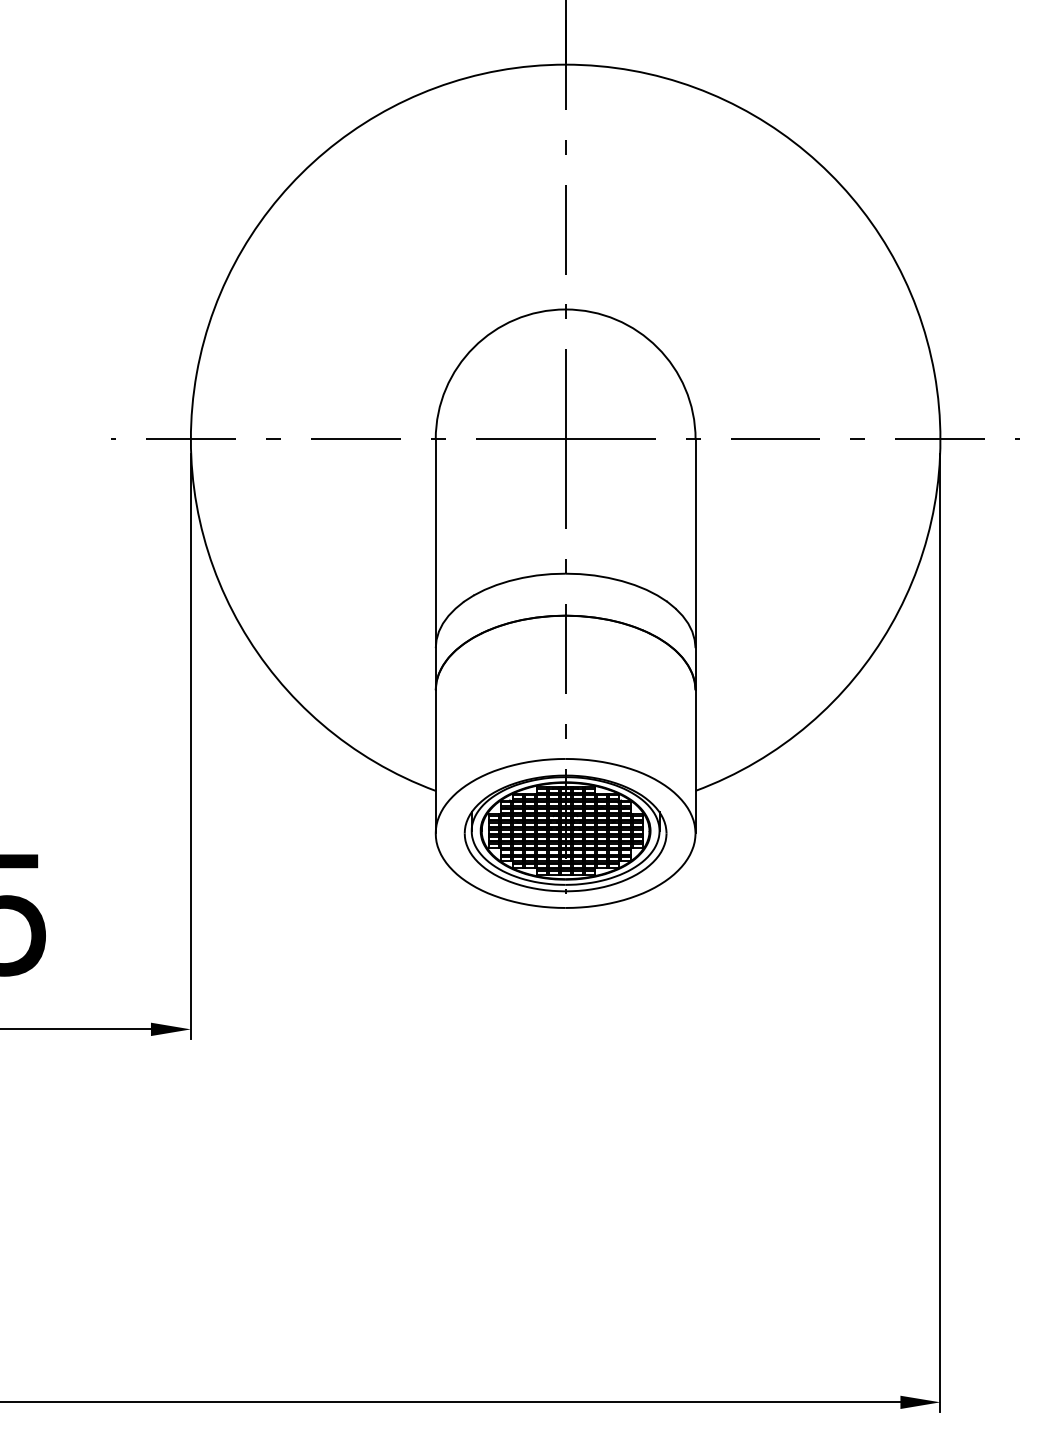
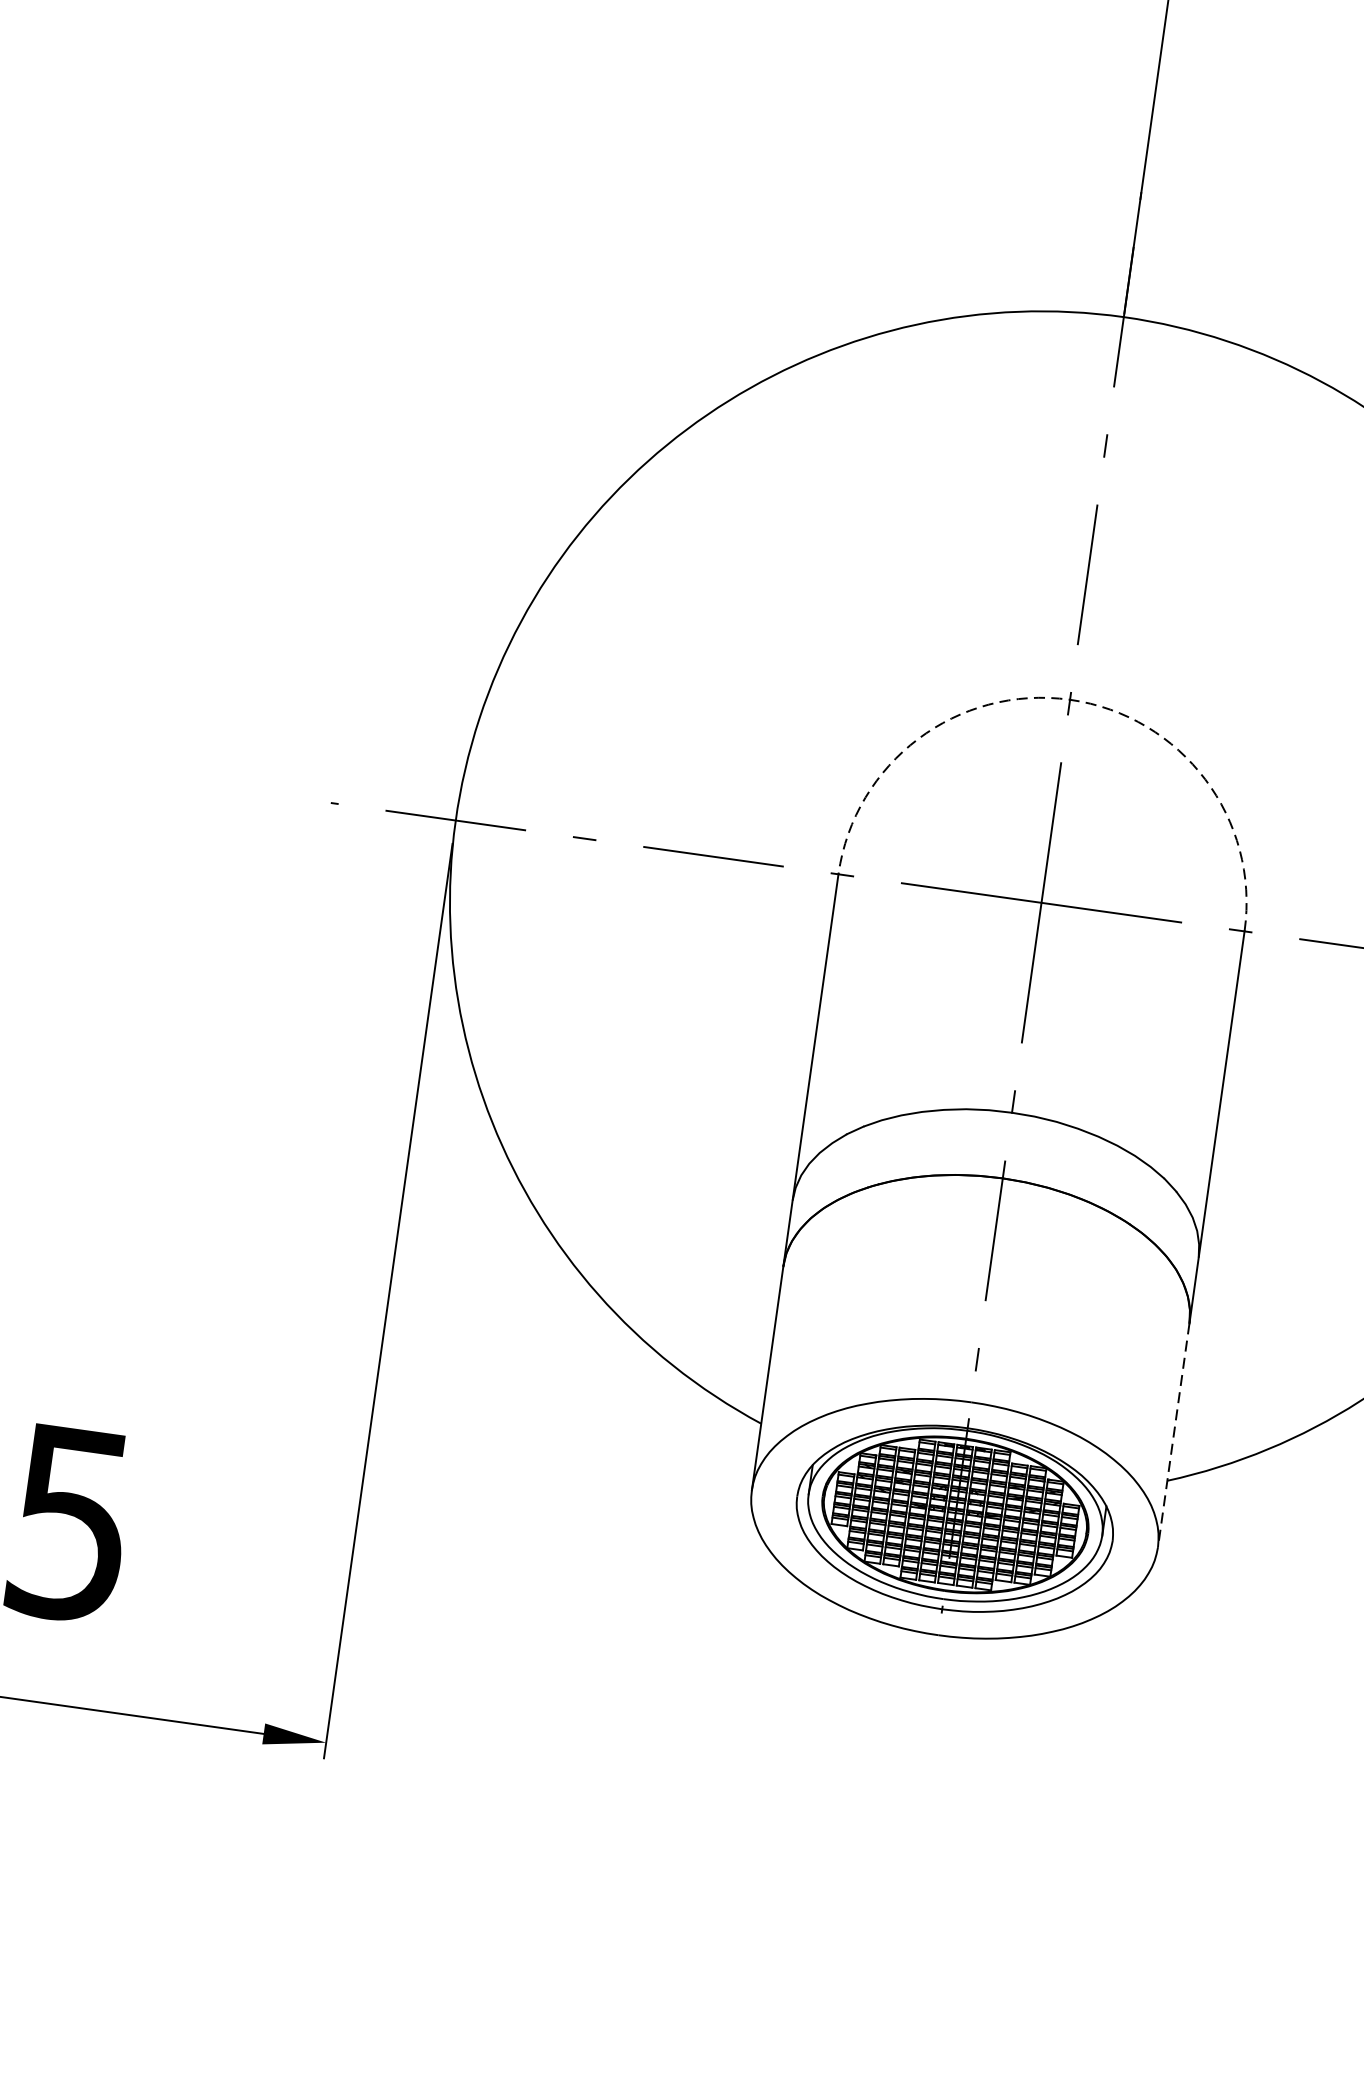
arc: (565, 309) -> (1069, 699), solid -> dashed
line: (695, 761) -> (1173, 1434), solid -> dashed

